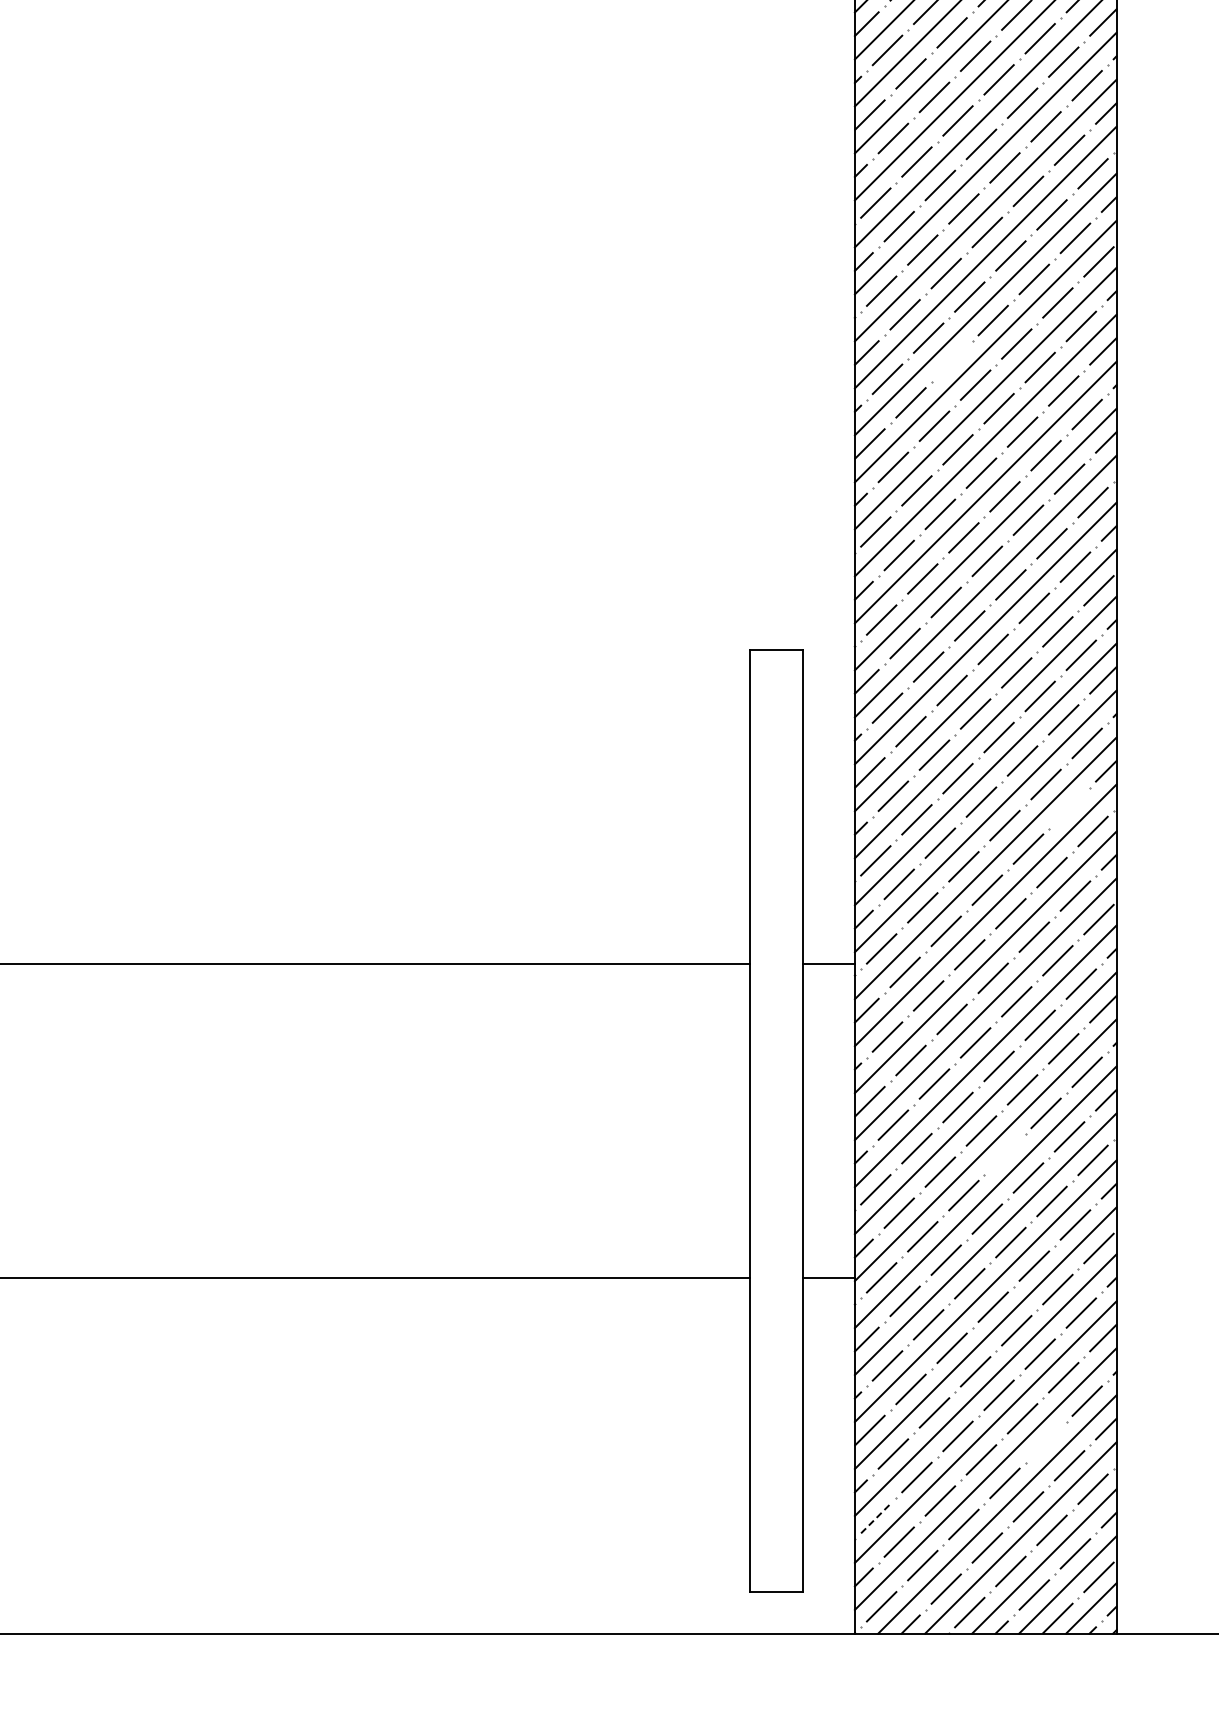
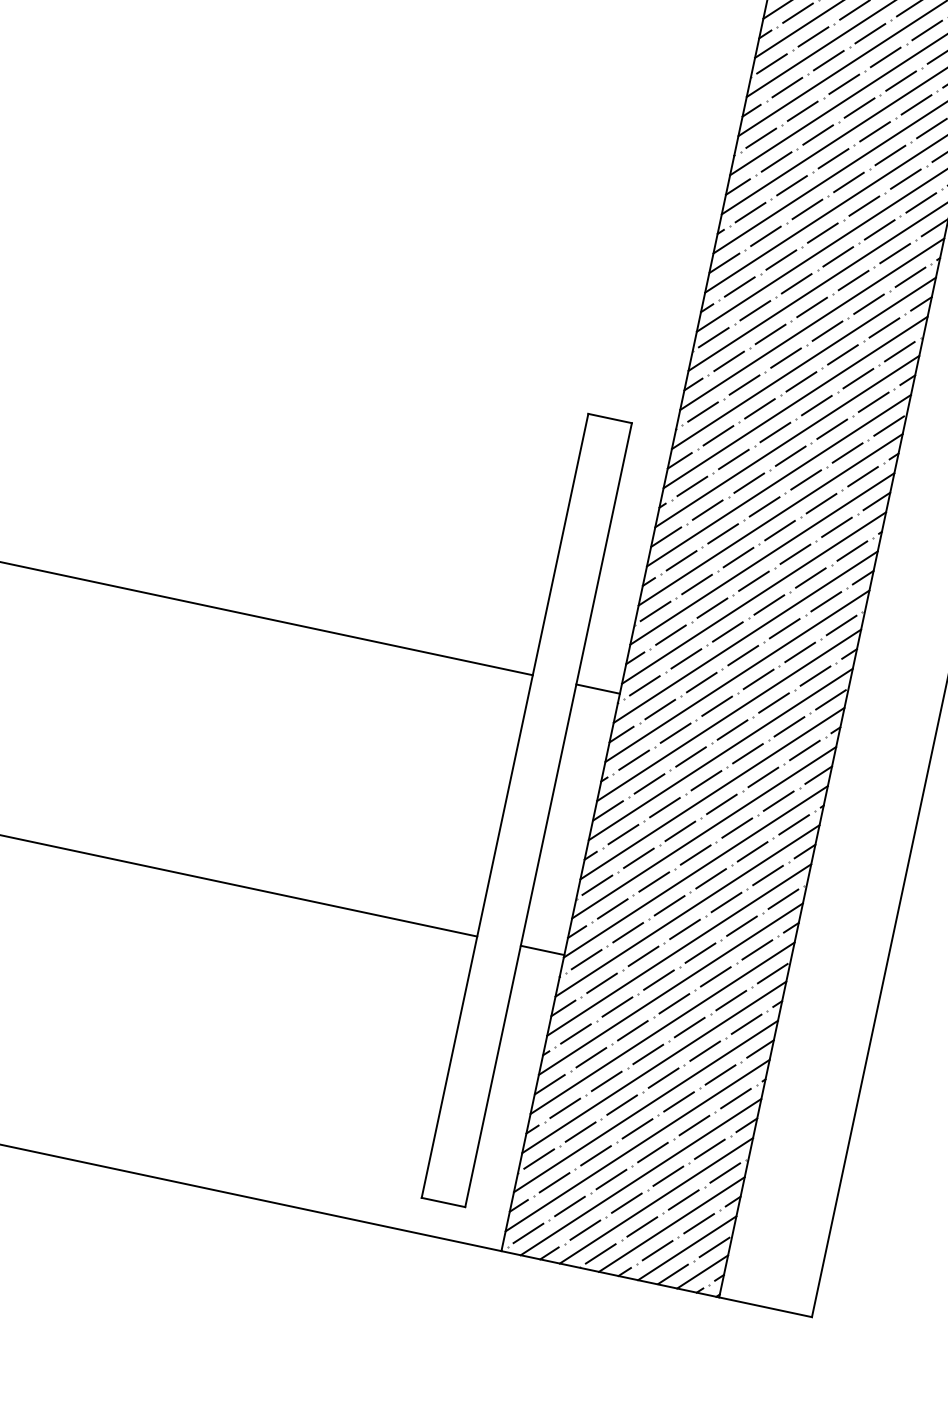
line: (951, 361) -> (806, 209), added
line: (1069, 807) -> (826, 601), added
line: (1004, 1154) -> (710, 878), added
line: (1045, 1441) -> (694, 1124), added
line: (875, 1518) -> (538, 1158), dashed -> solid

